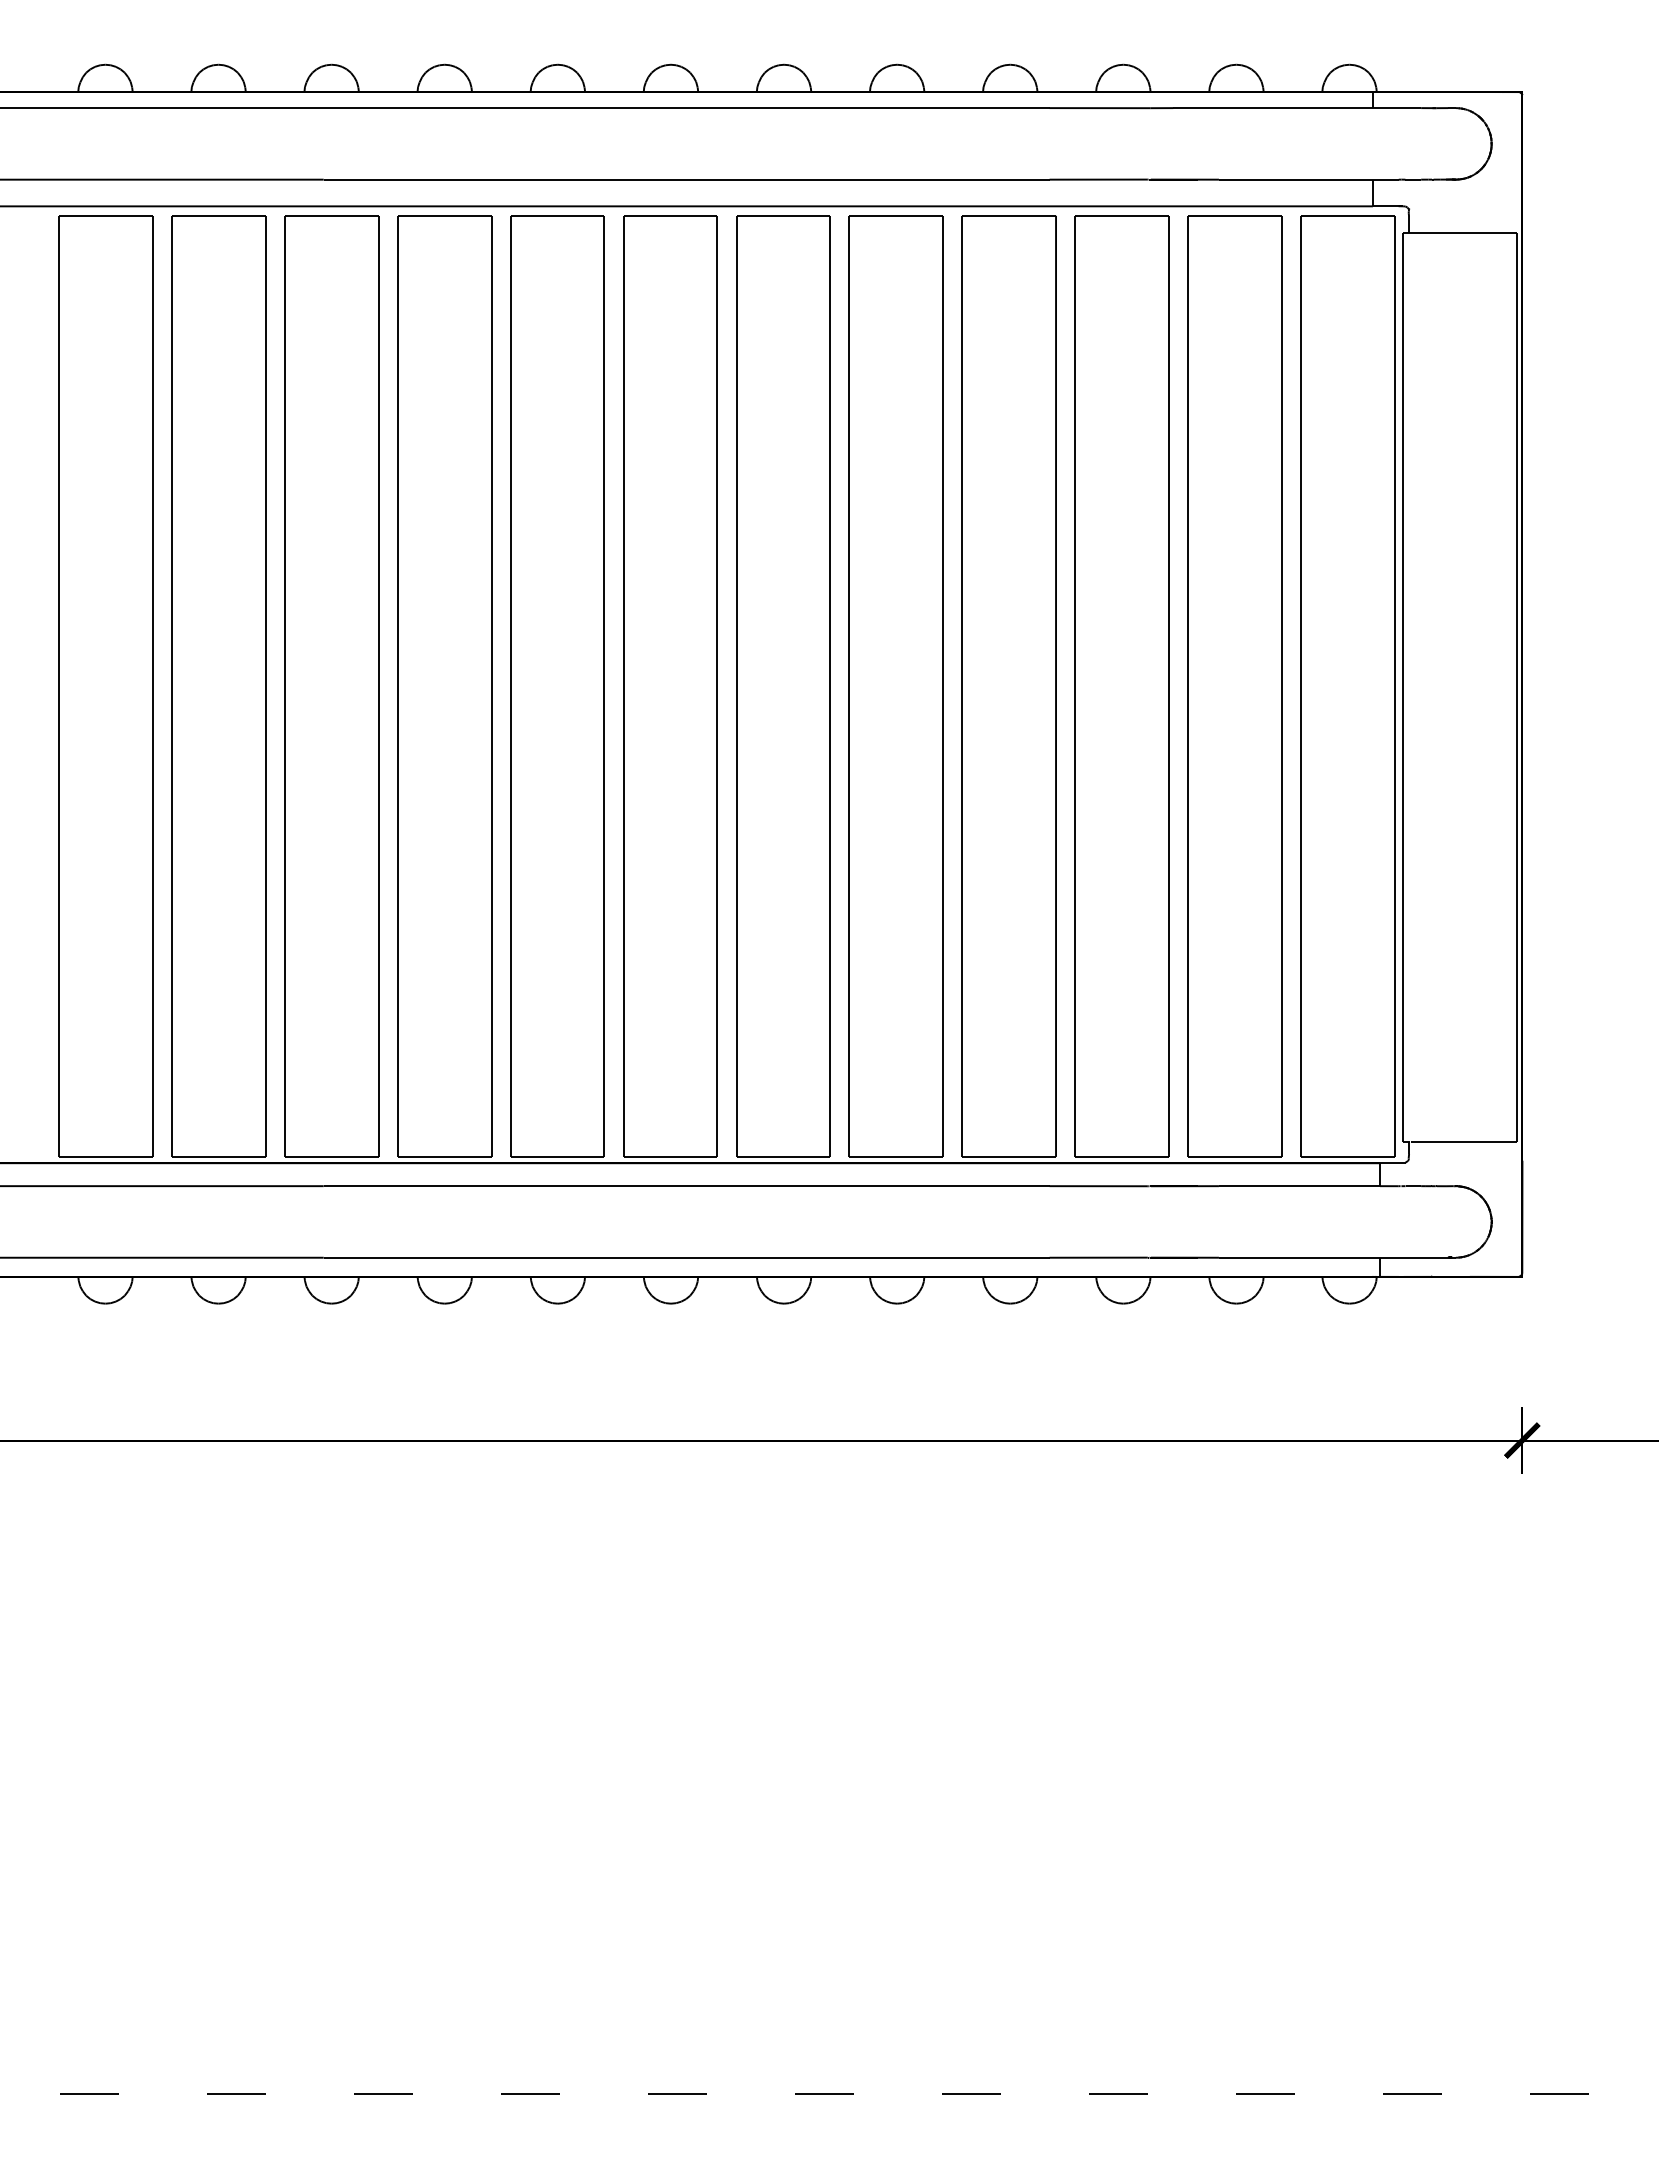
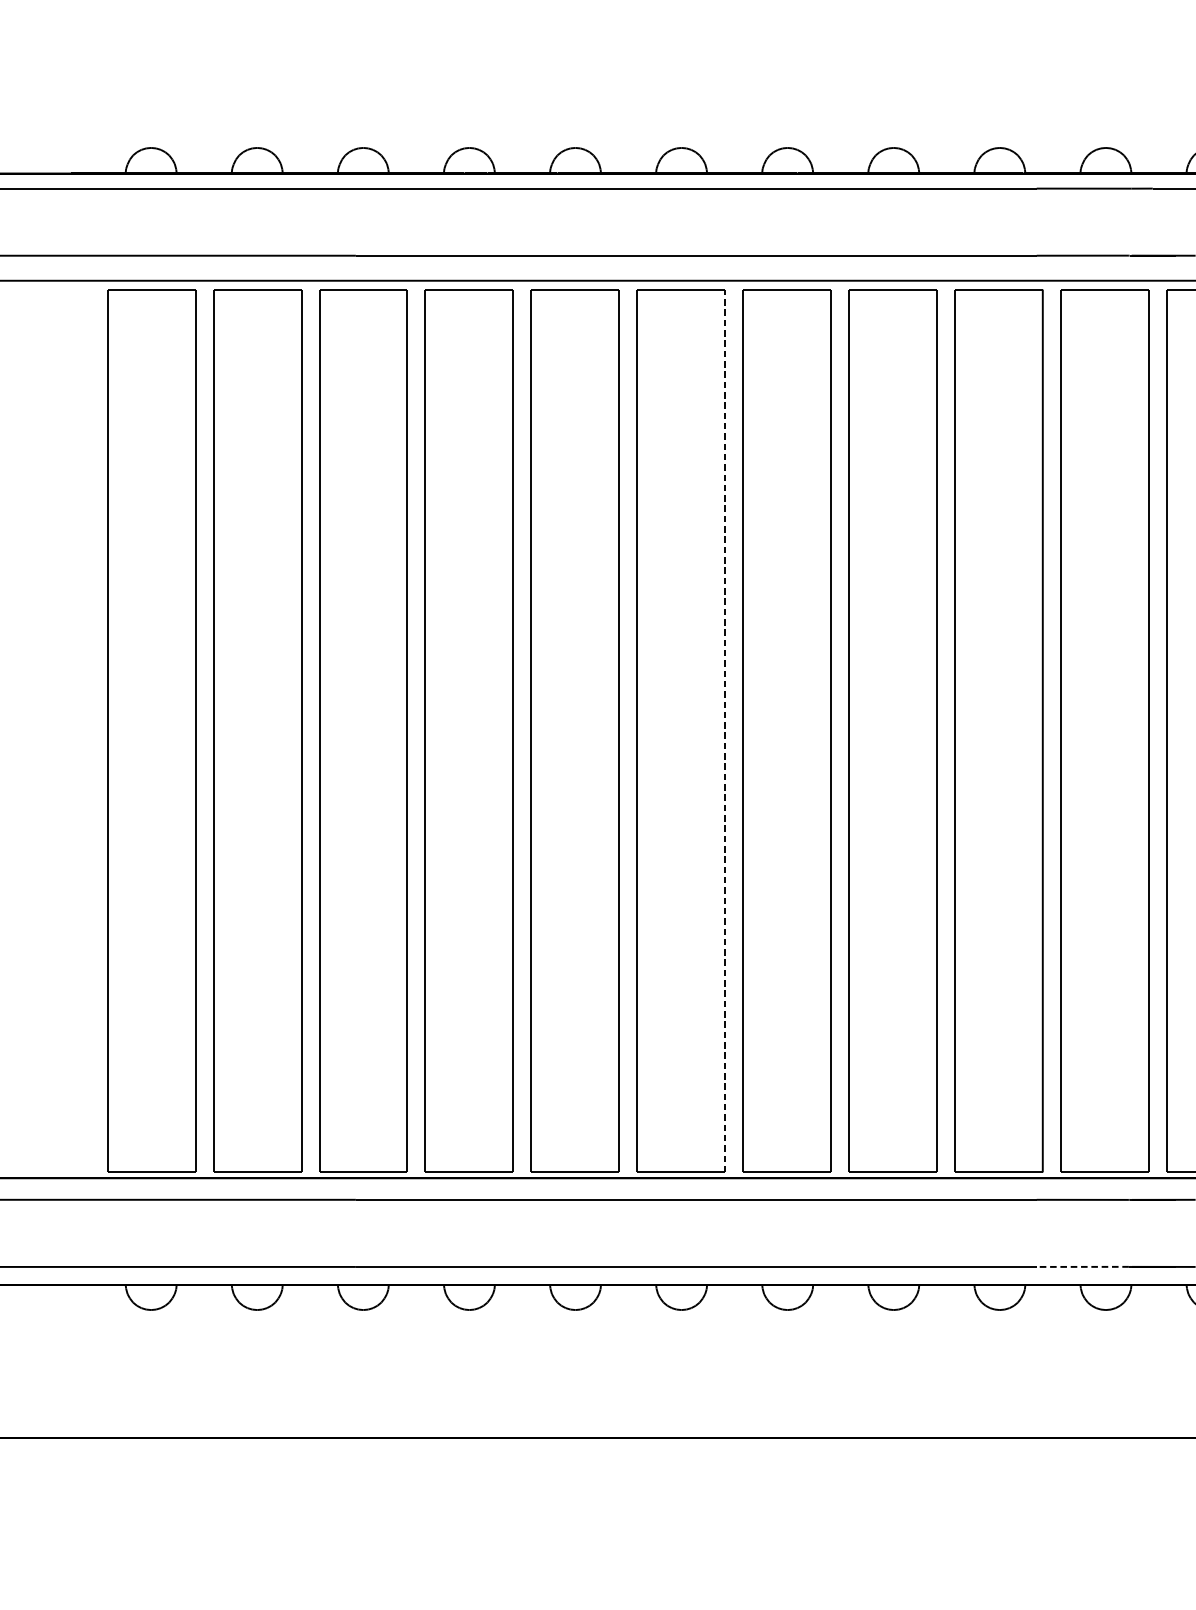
line: (717, 686) -> (725, 731), solid -> dashed
line: (1098, 1257) -> (1082, 1266), solid -> dashed

